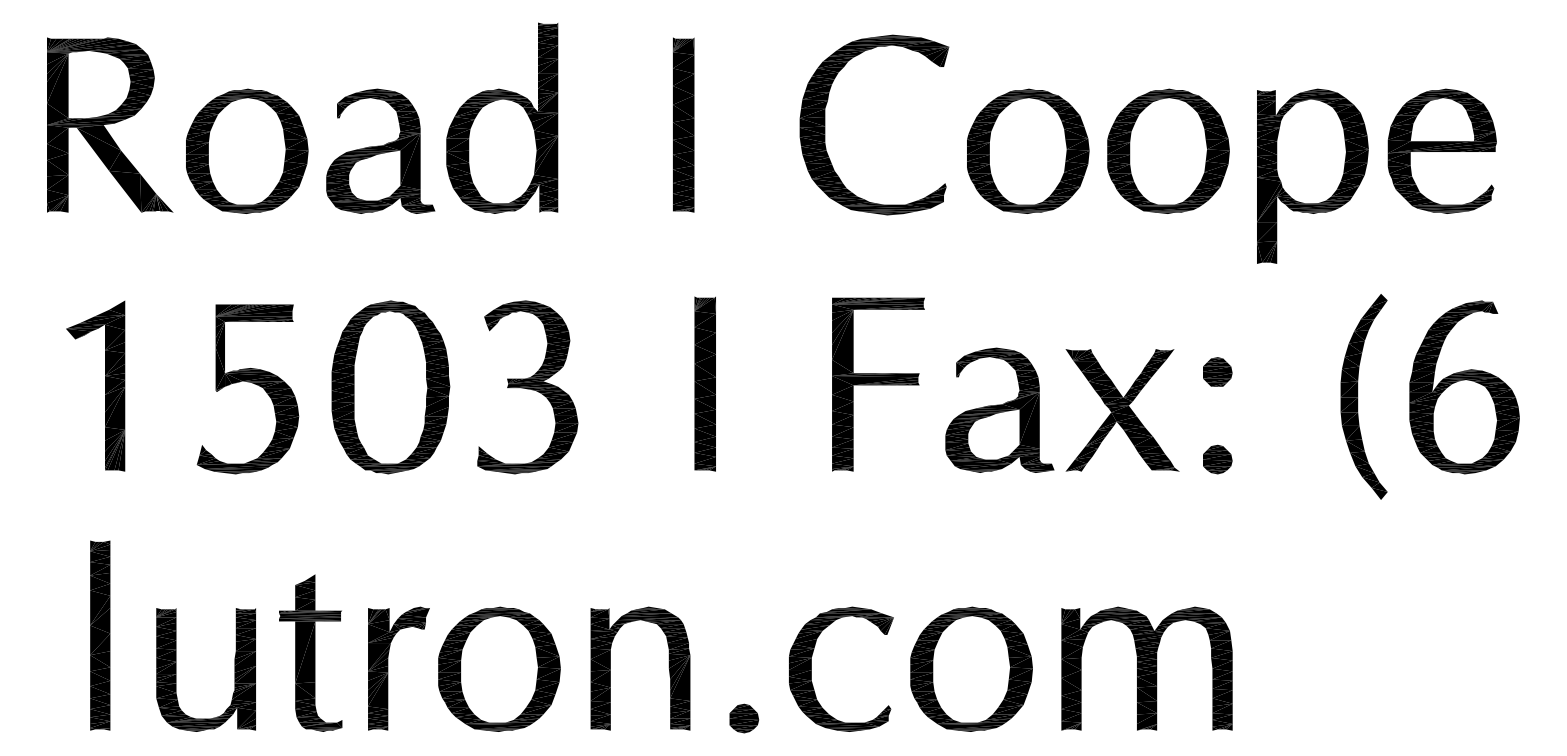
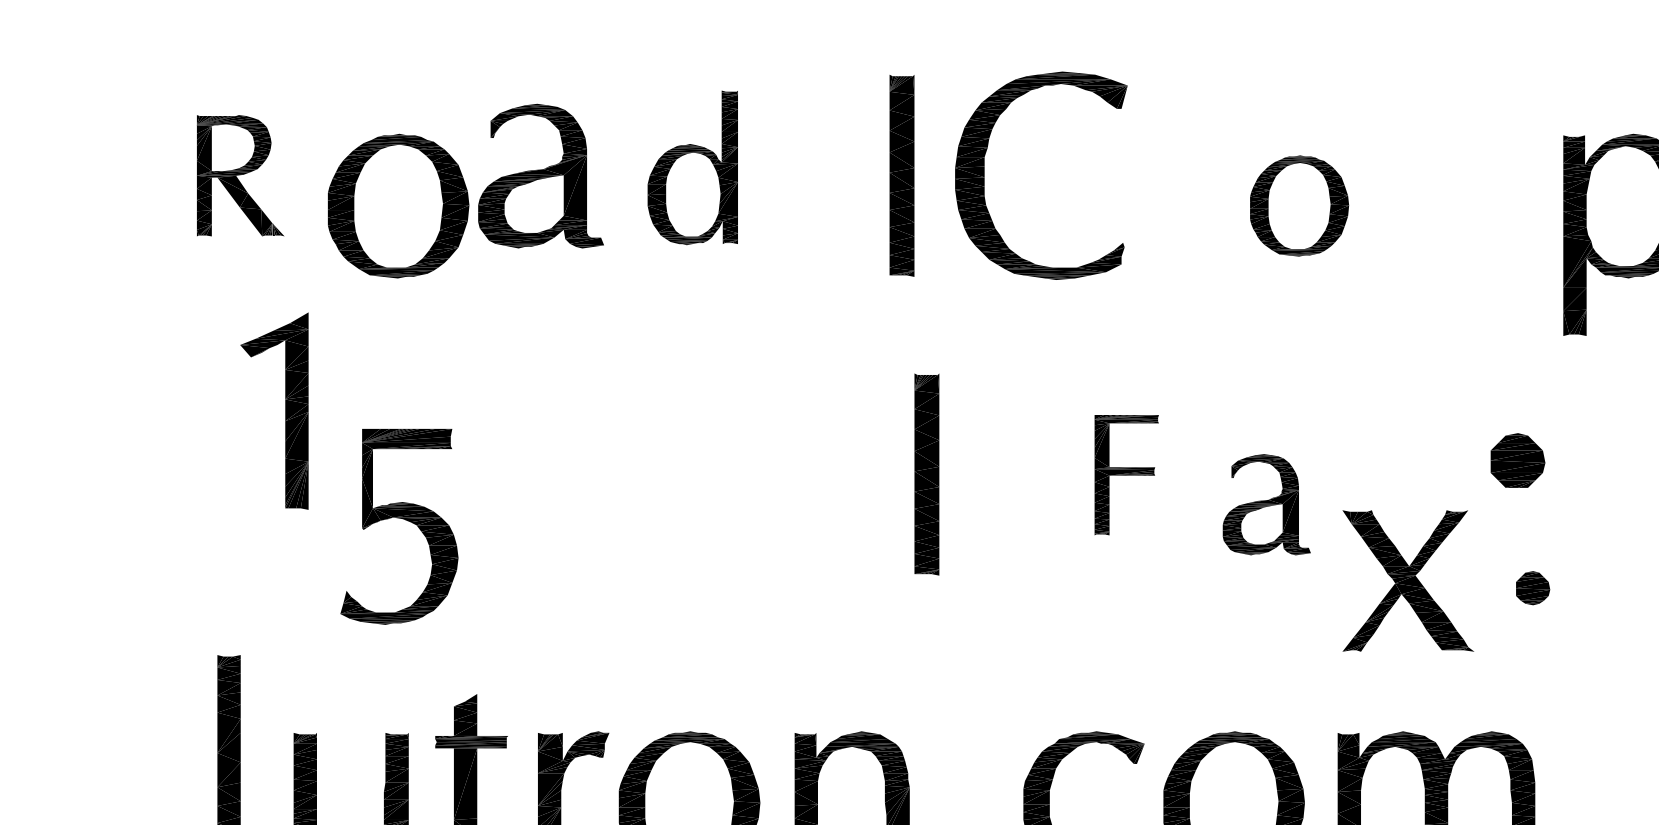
part: (502, 117) -> (693, 167), size x0.7
part: (110, 124) -> (240, 175), size x0.6
part: (825, 124) -> (984, 175), moved
part: (380, 150) -> (540, 175), moved
part: (1028, 150) -> (1299, 205), size x0.7
part: (1168, 150) -> (1461, 205), removed
part: (1217, 371) -> (1517, 460), size x1.6
part: (247, 382) -> (398, 518), moved
part: (878, 384) -> (1126, 475), size x0.6
part: (105, 385) -> (285, 410), moved
part: (390, 387) -> (563, 478), removed
part: (527, 387) -> (721, 478), removed
part: (999, 409) -> (1266, 503), size x0.7
part: (1122, 410) -> (1408, 581), moved
part: (1217, 459) -> (1532, 588), moved

